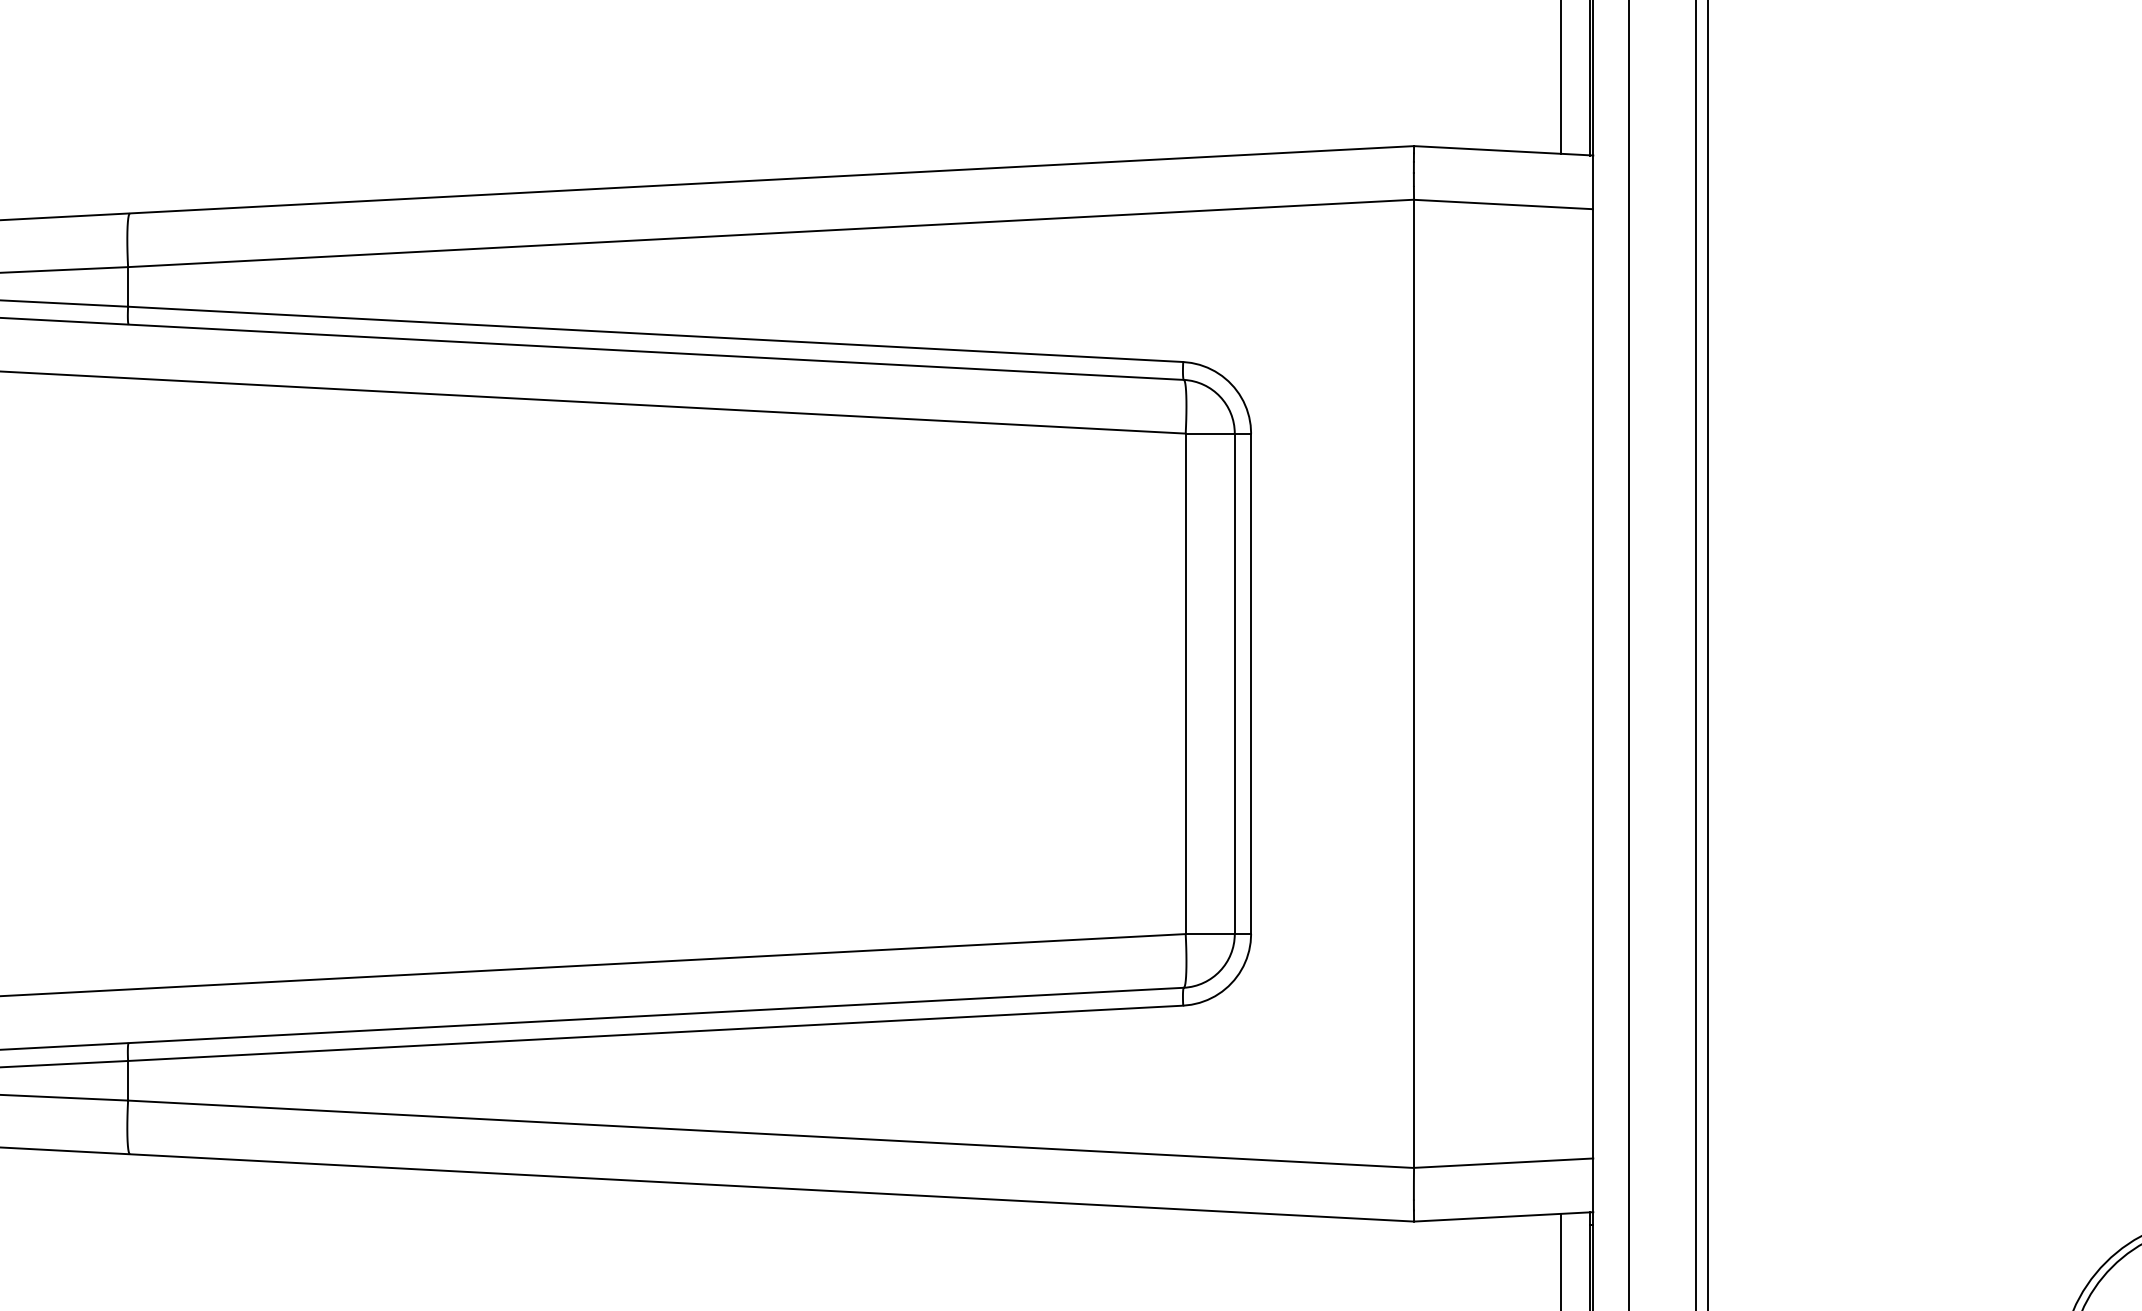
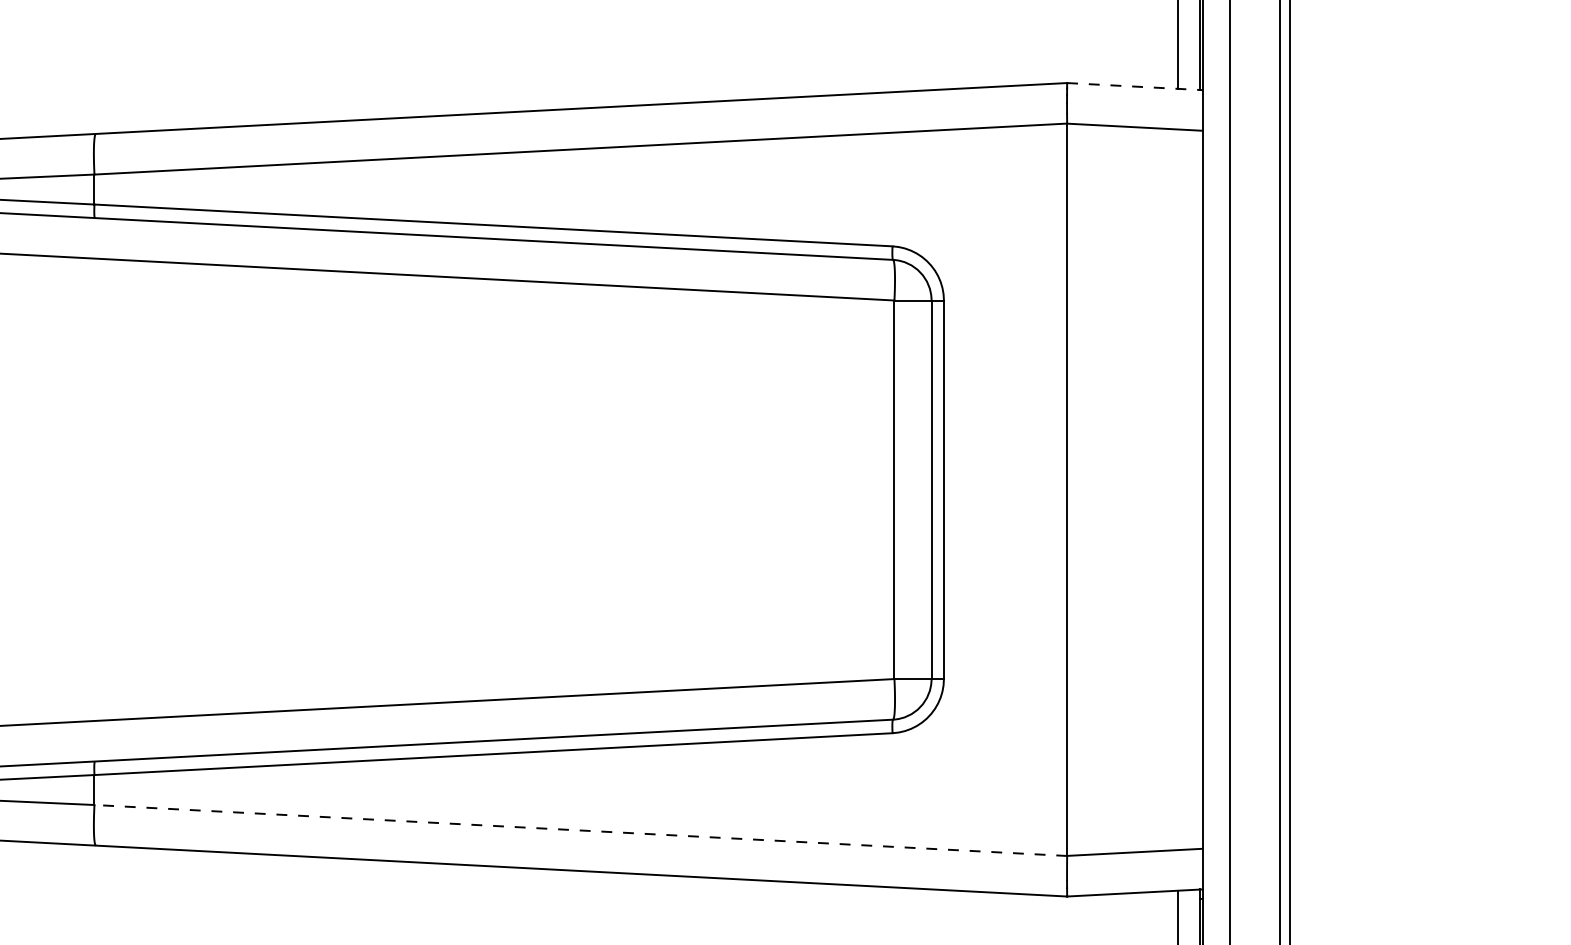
line: (1503, 150) -> (1134, 86), solid -> dashed
line: (771, 1134) -> (581, 830), solid -> dashed

